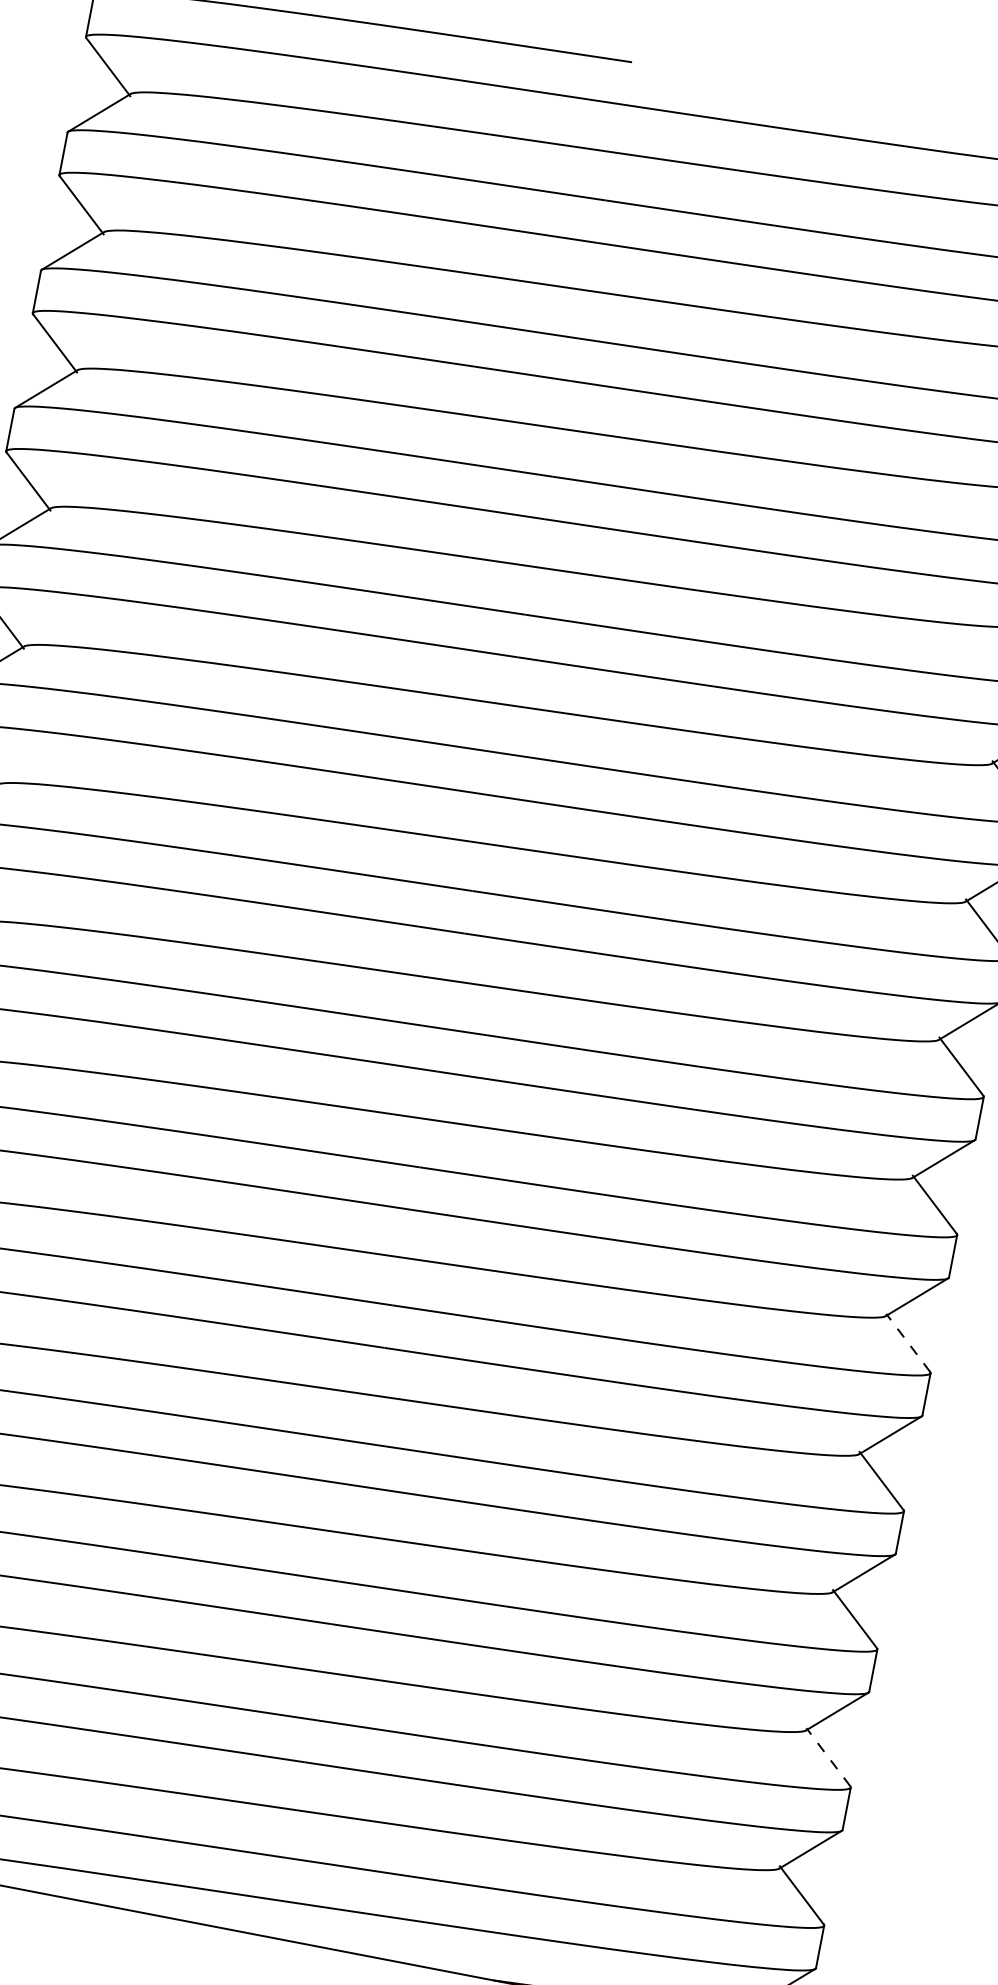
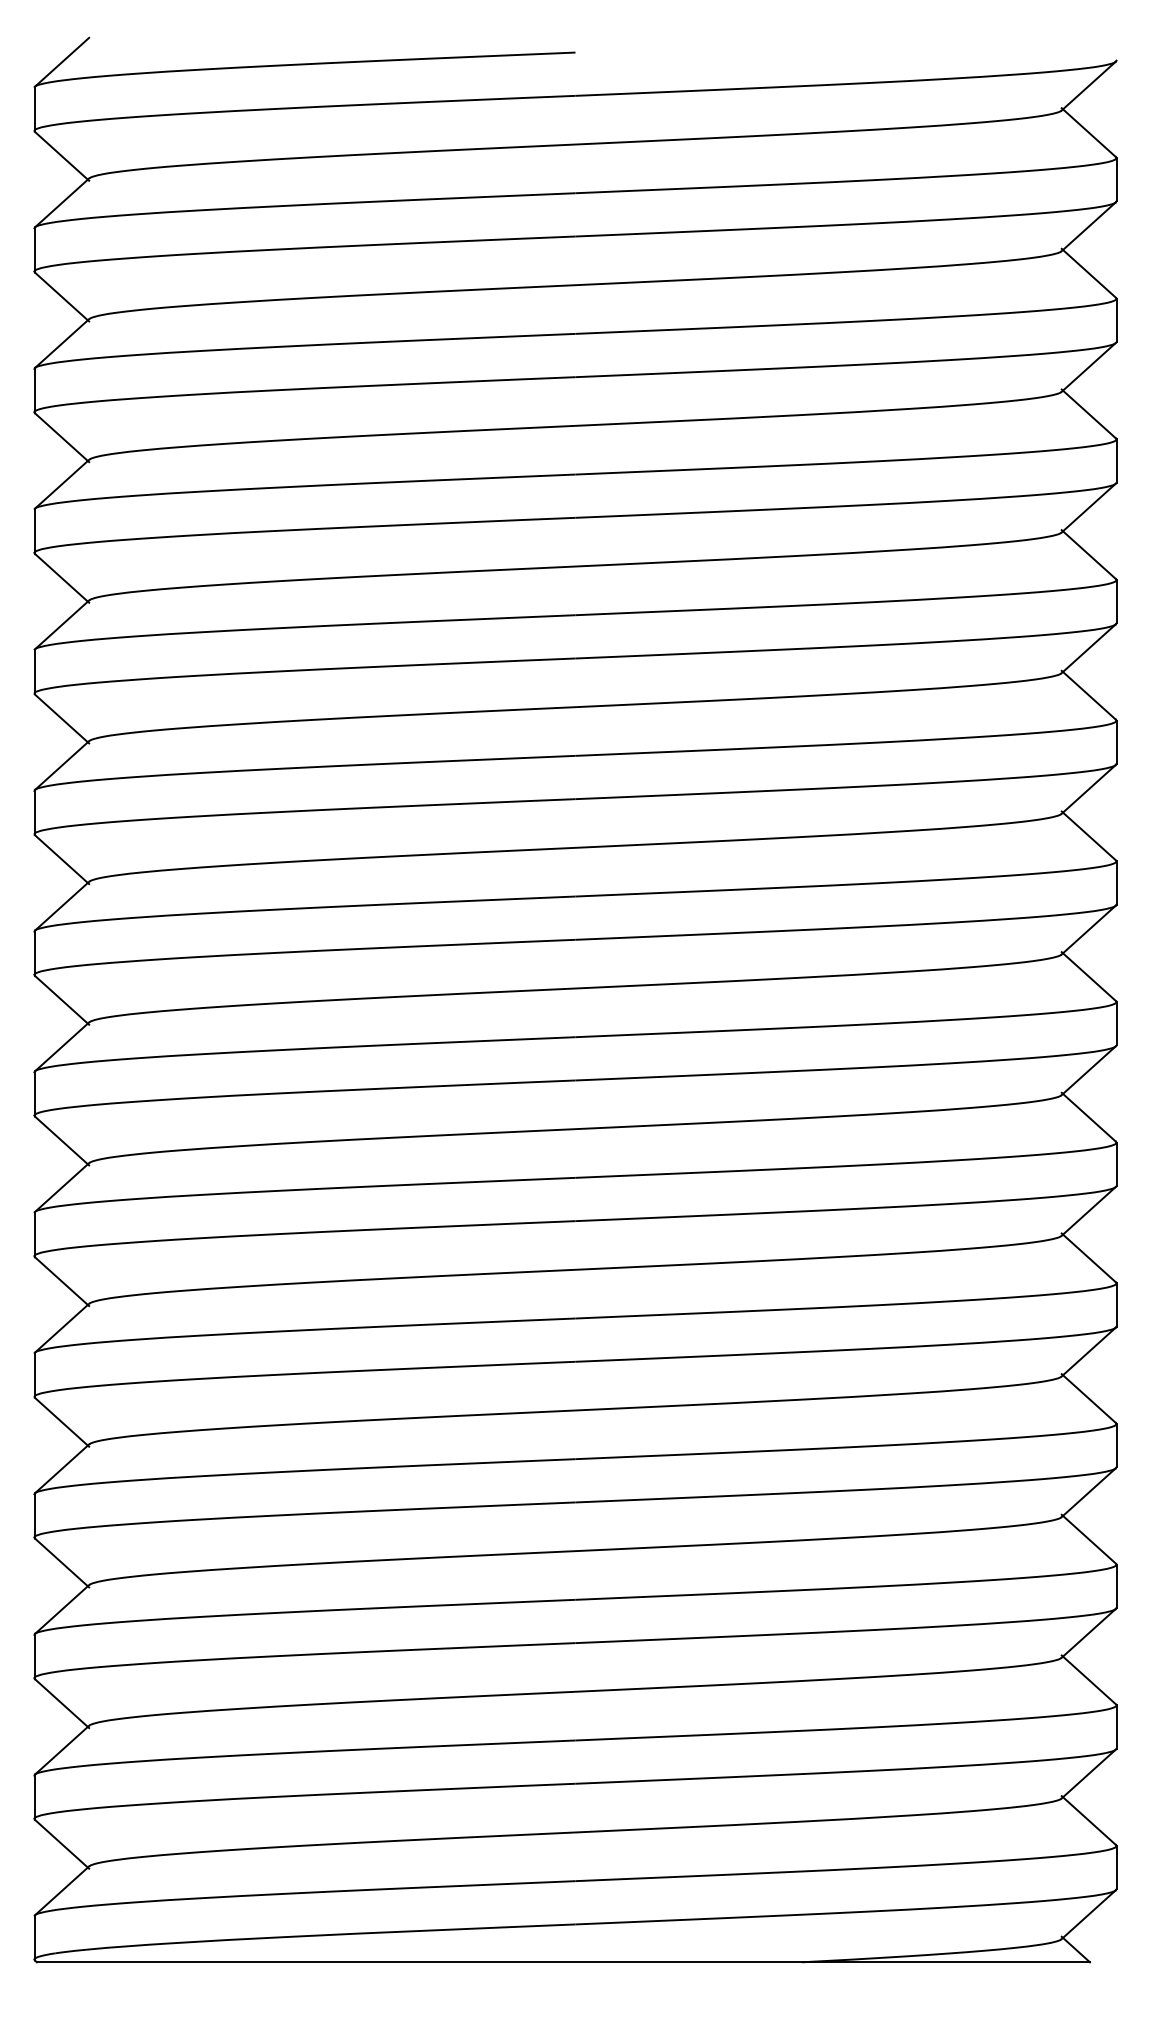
line: (908, 1342) -> (1088, 1257), dashed -> solid
line: (828, 1756) -> (1088, 1679), dashed -> solid

